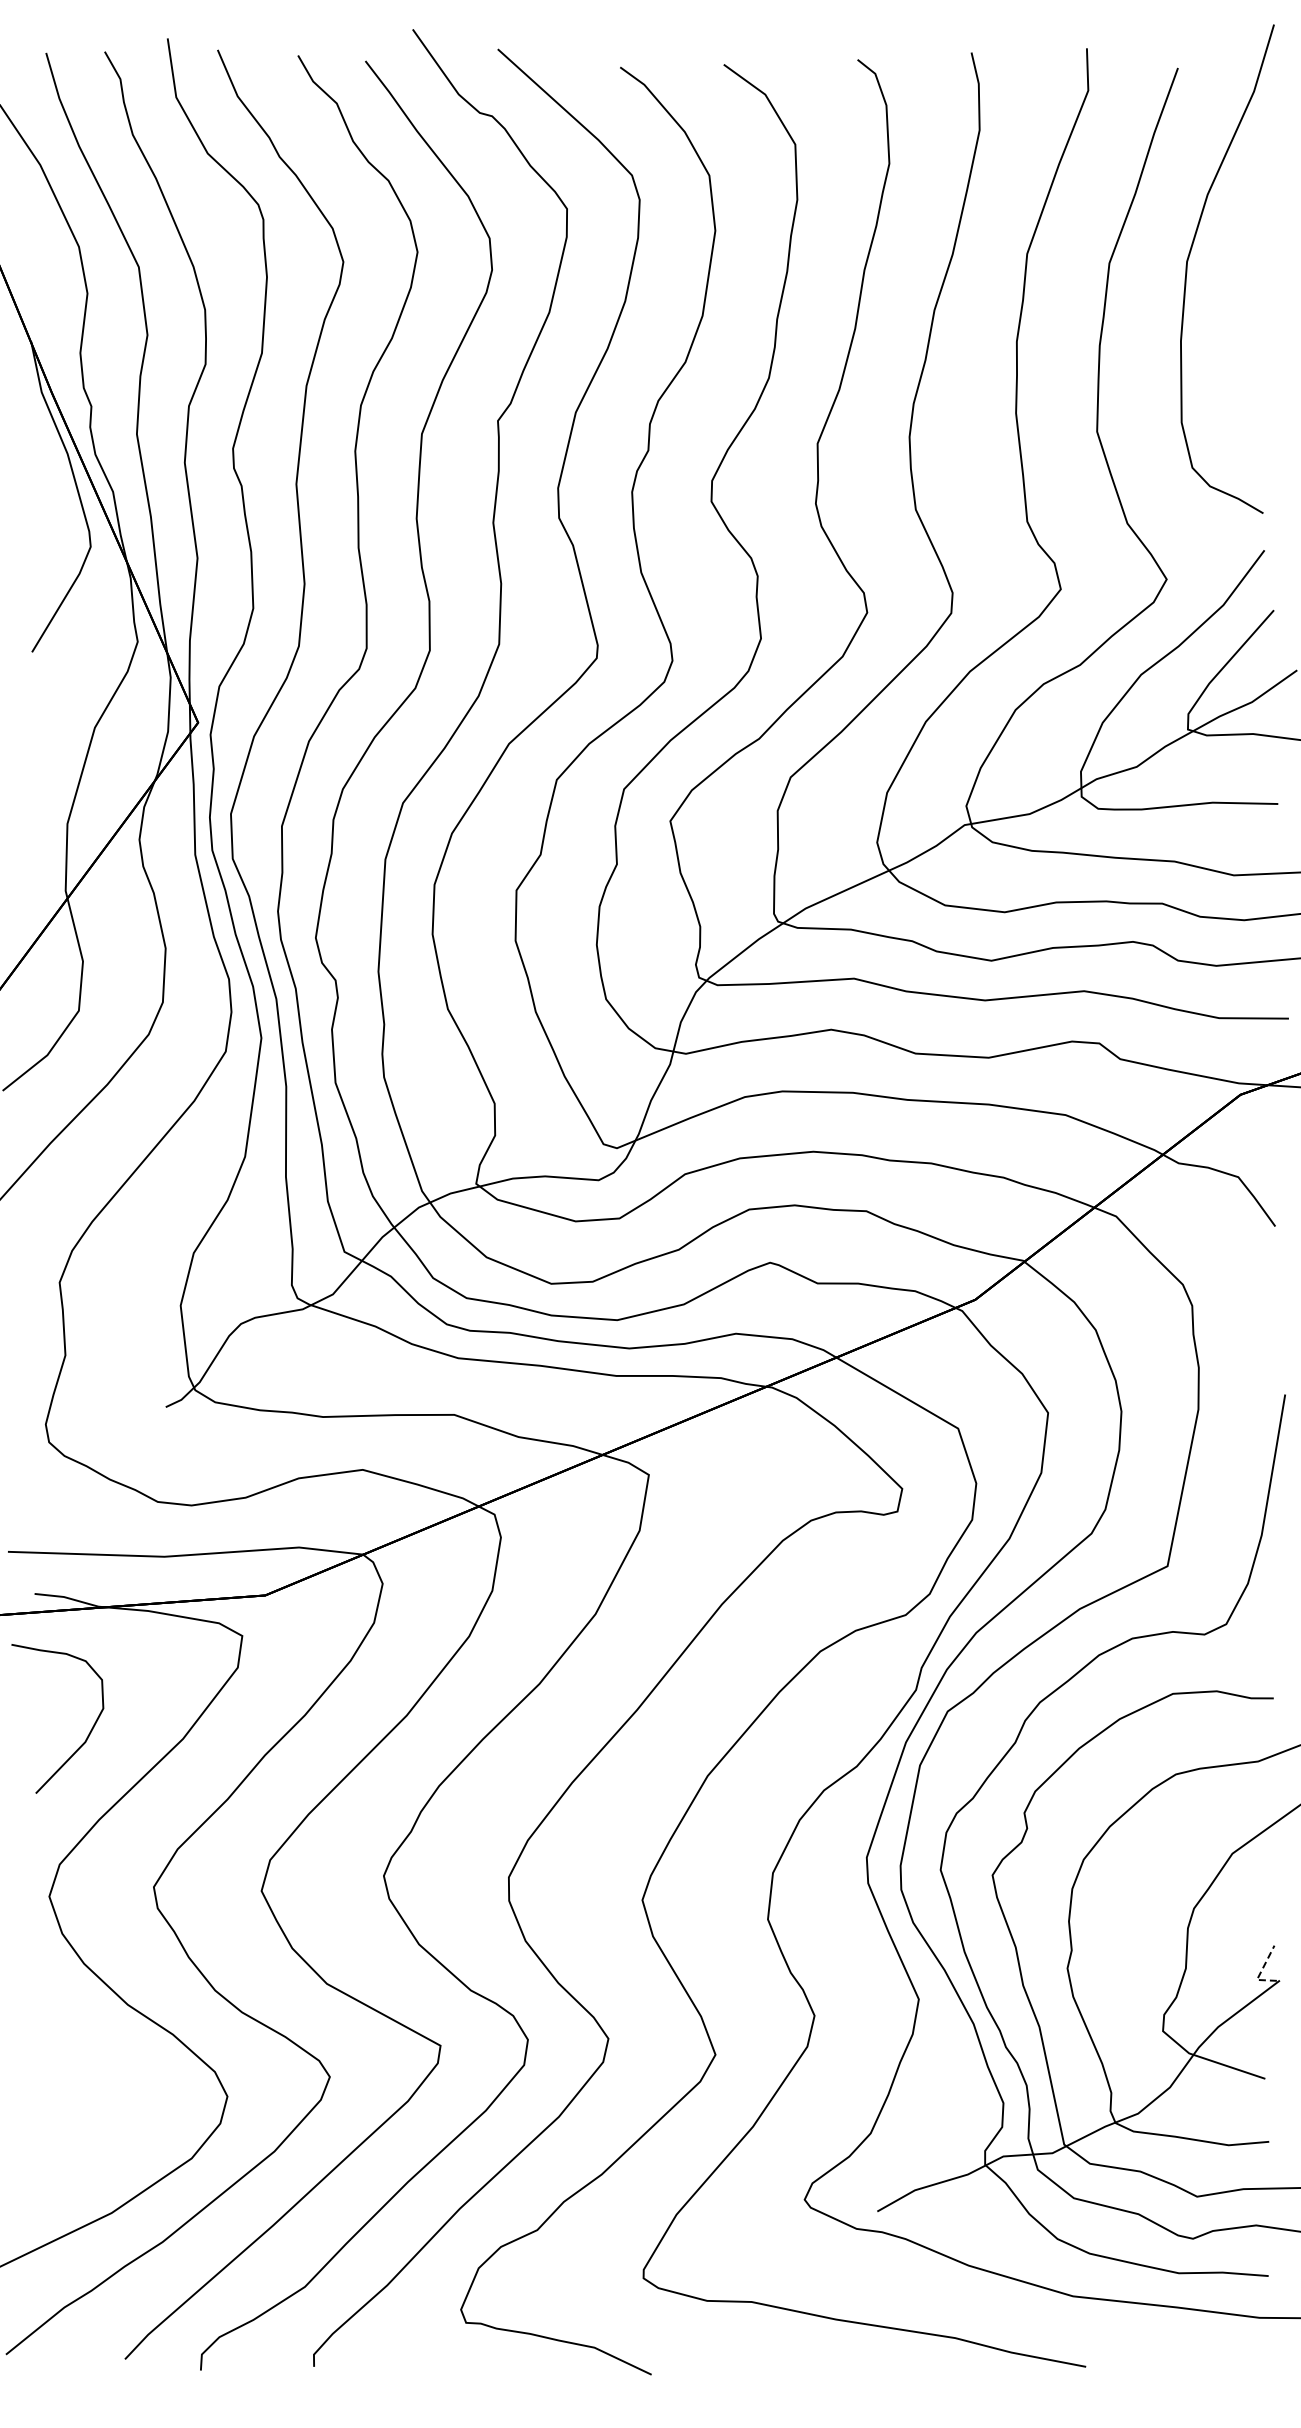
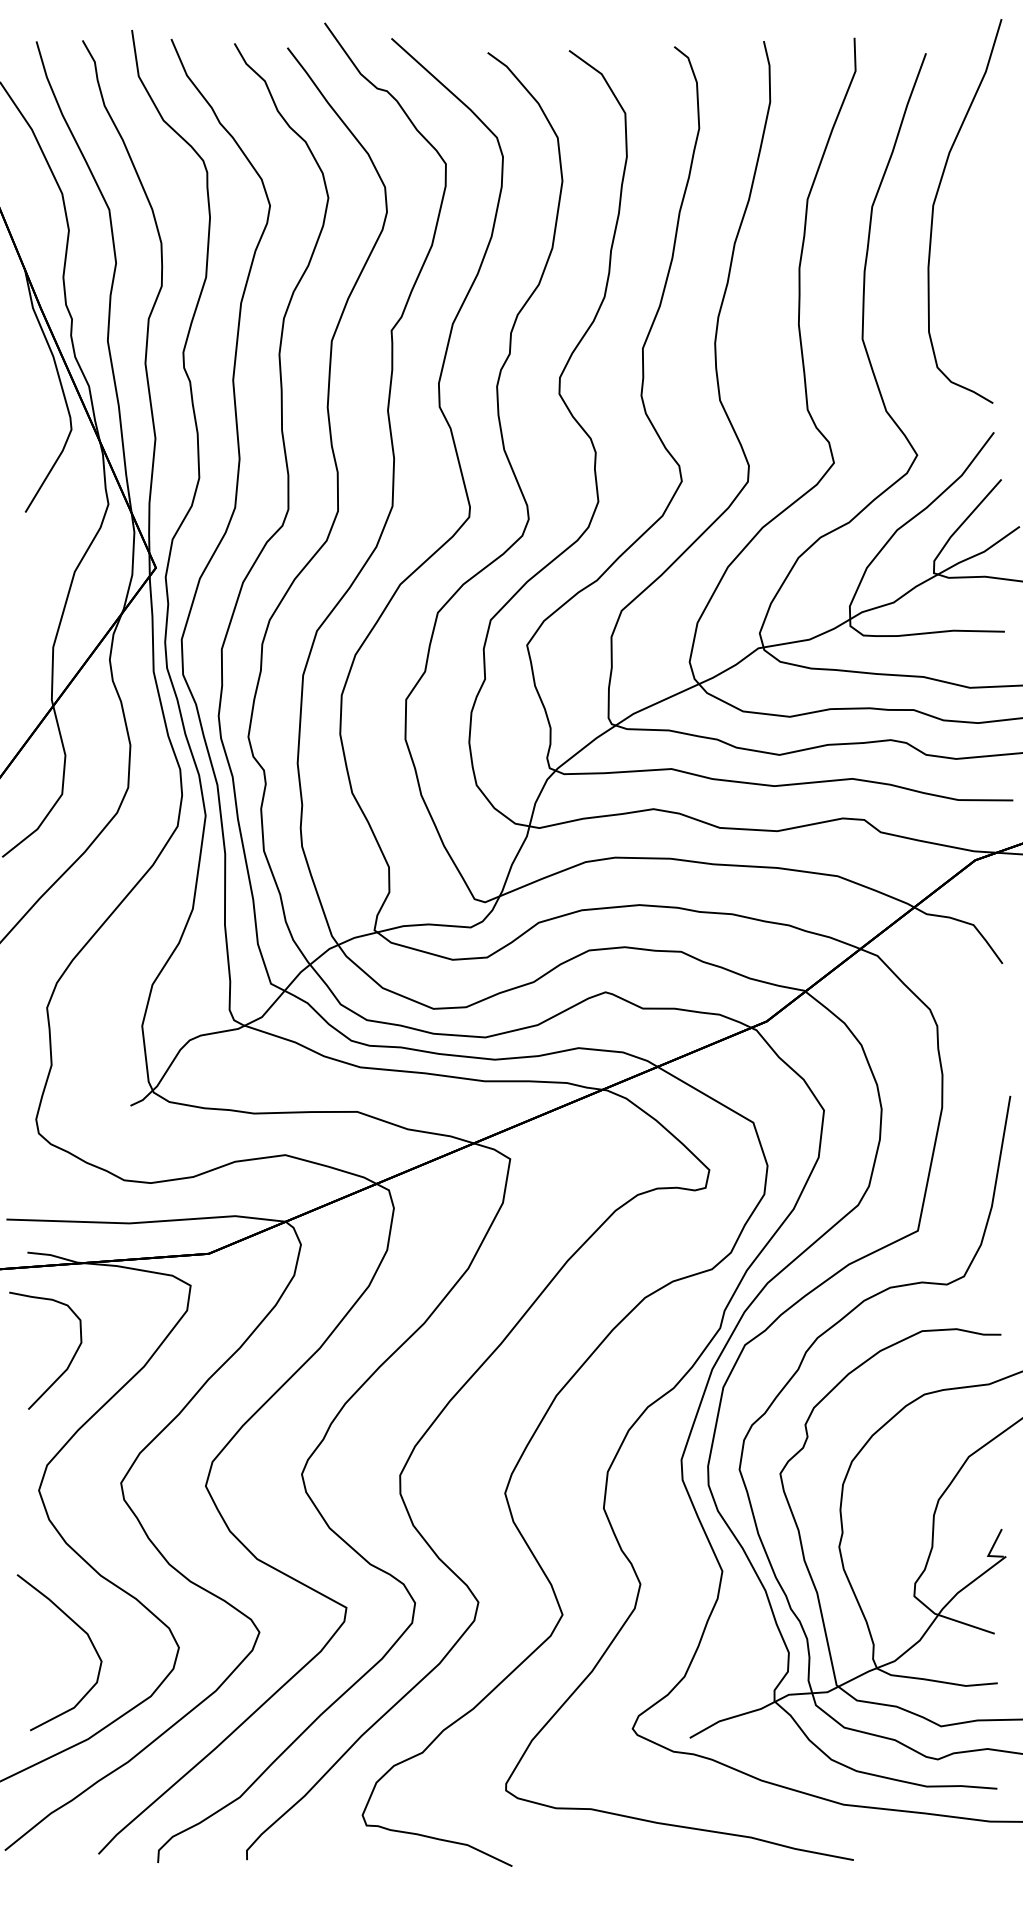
line: (1261, 1972) -> (991, 1550), dashed -> solid
curve: (99, 2070) -> (78, 1627), added

